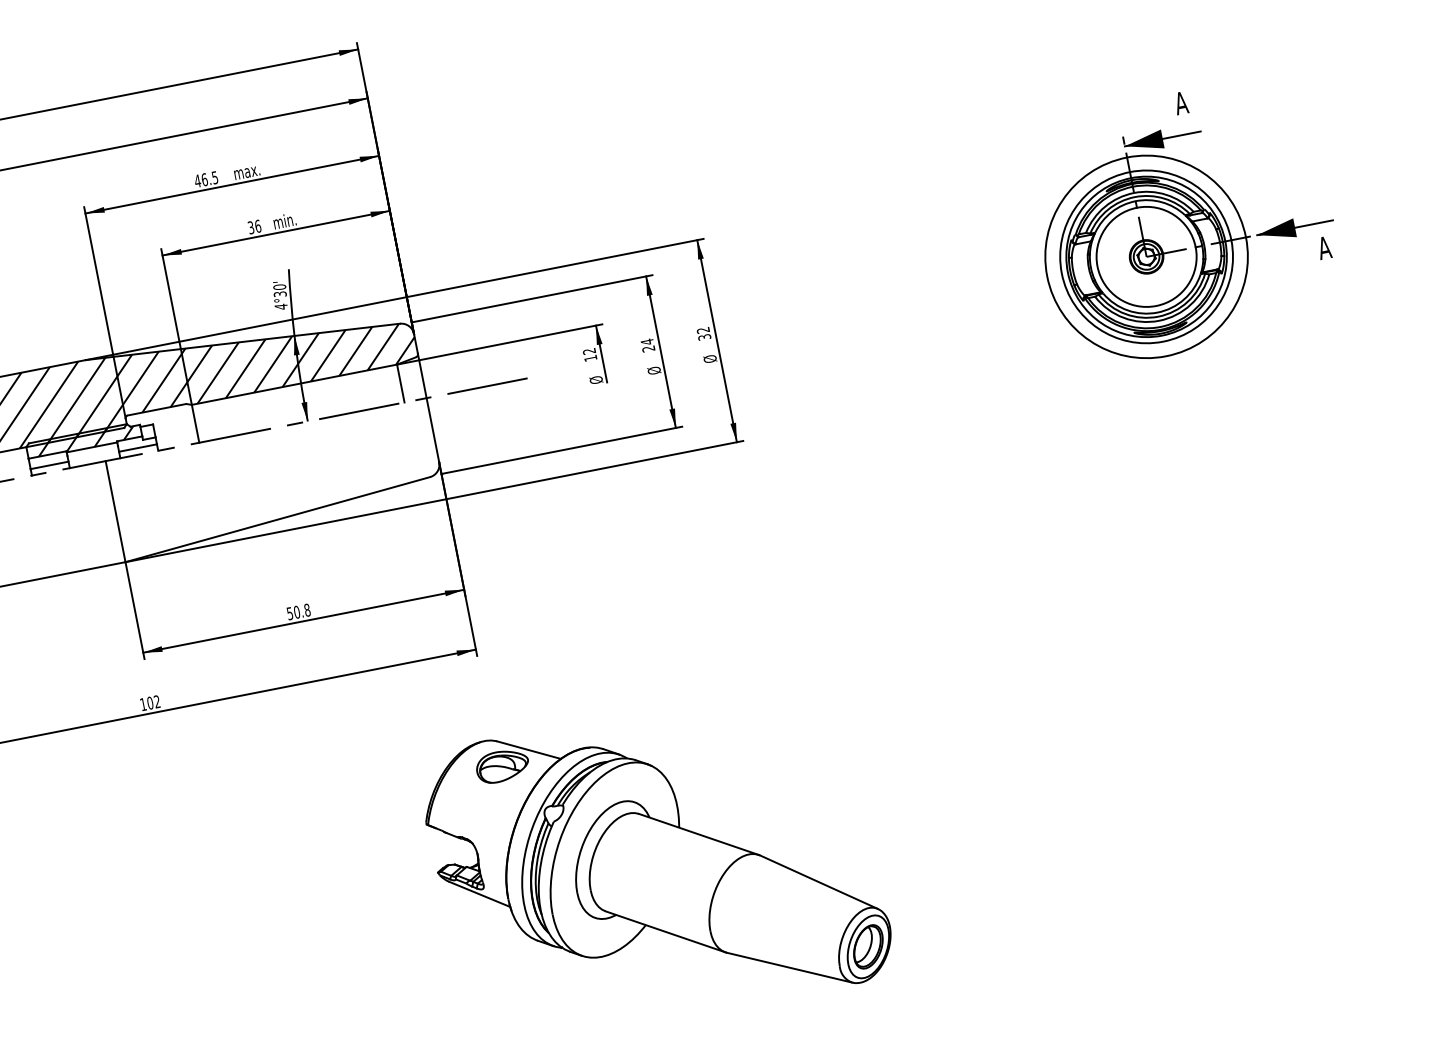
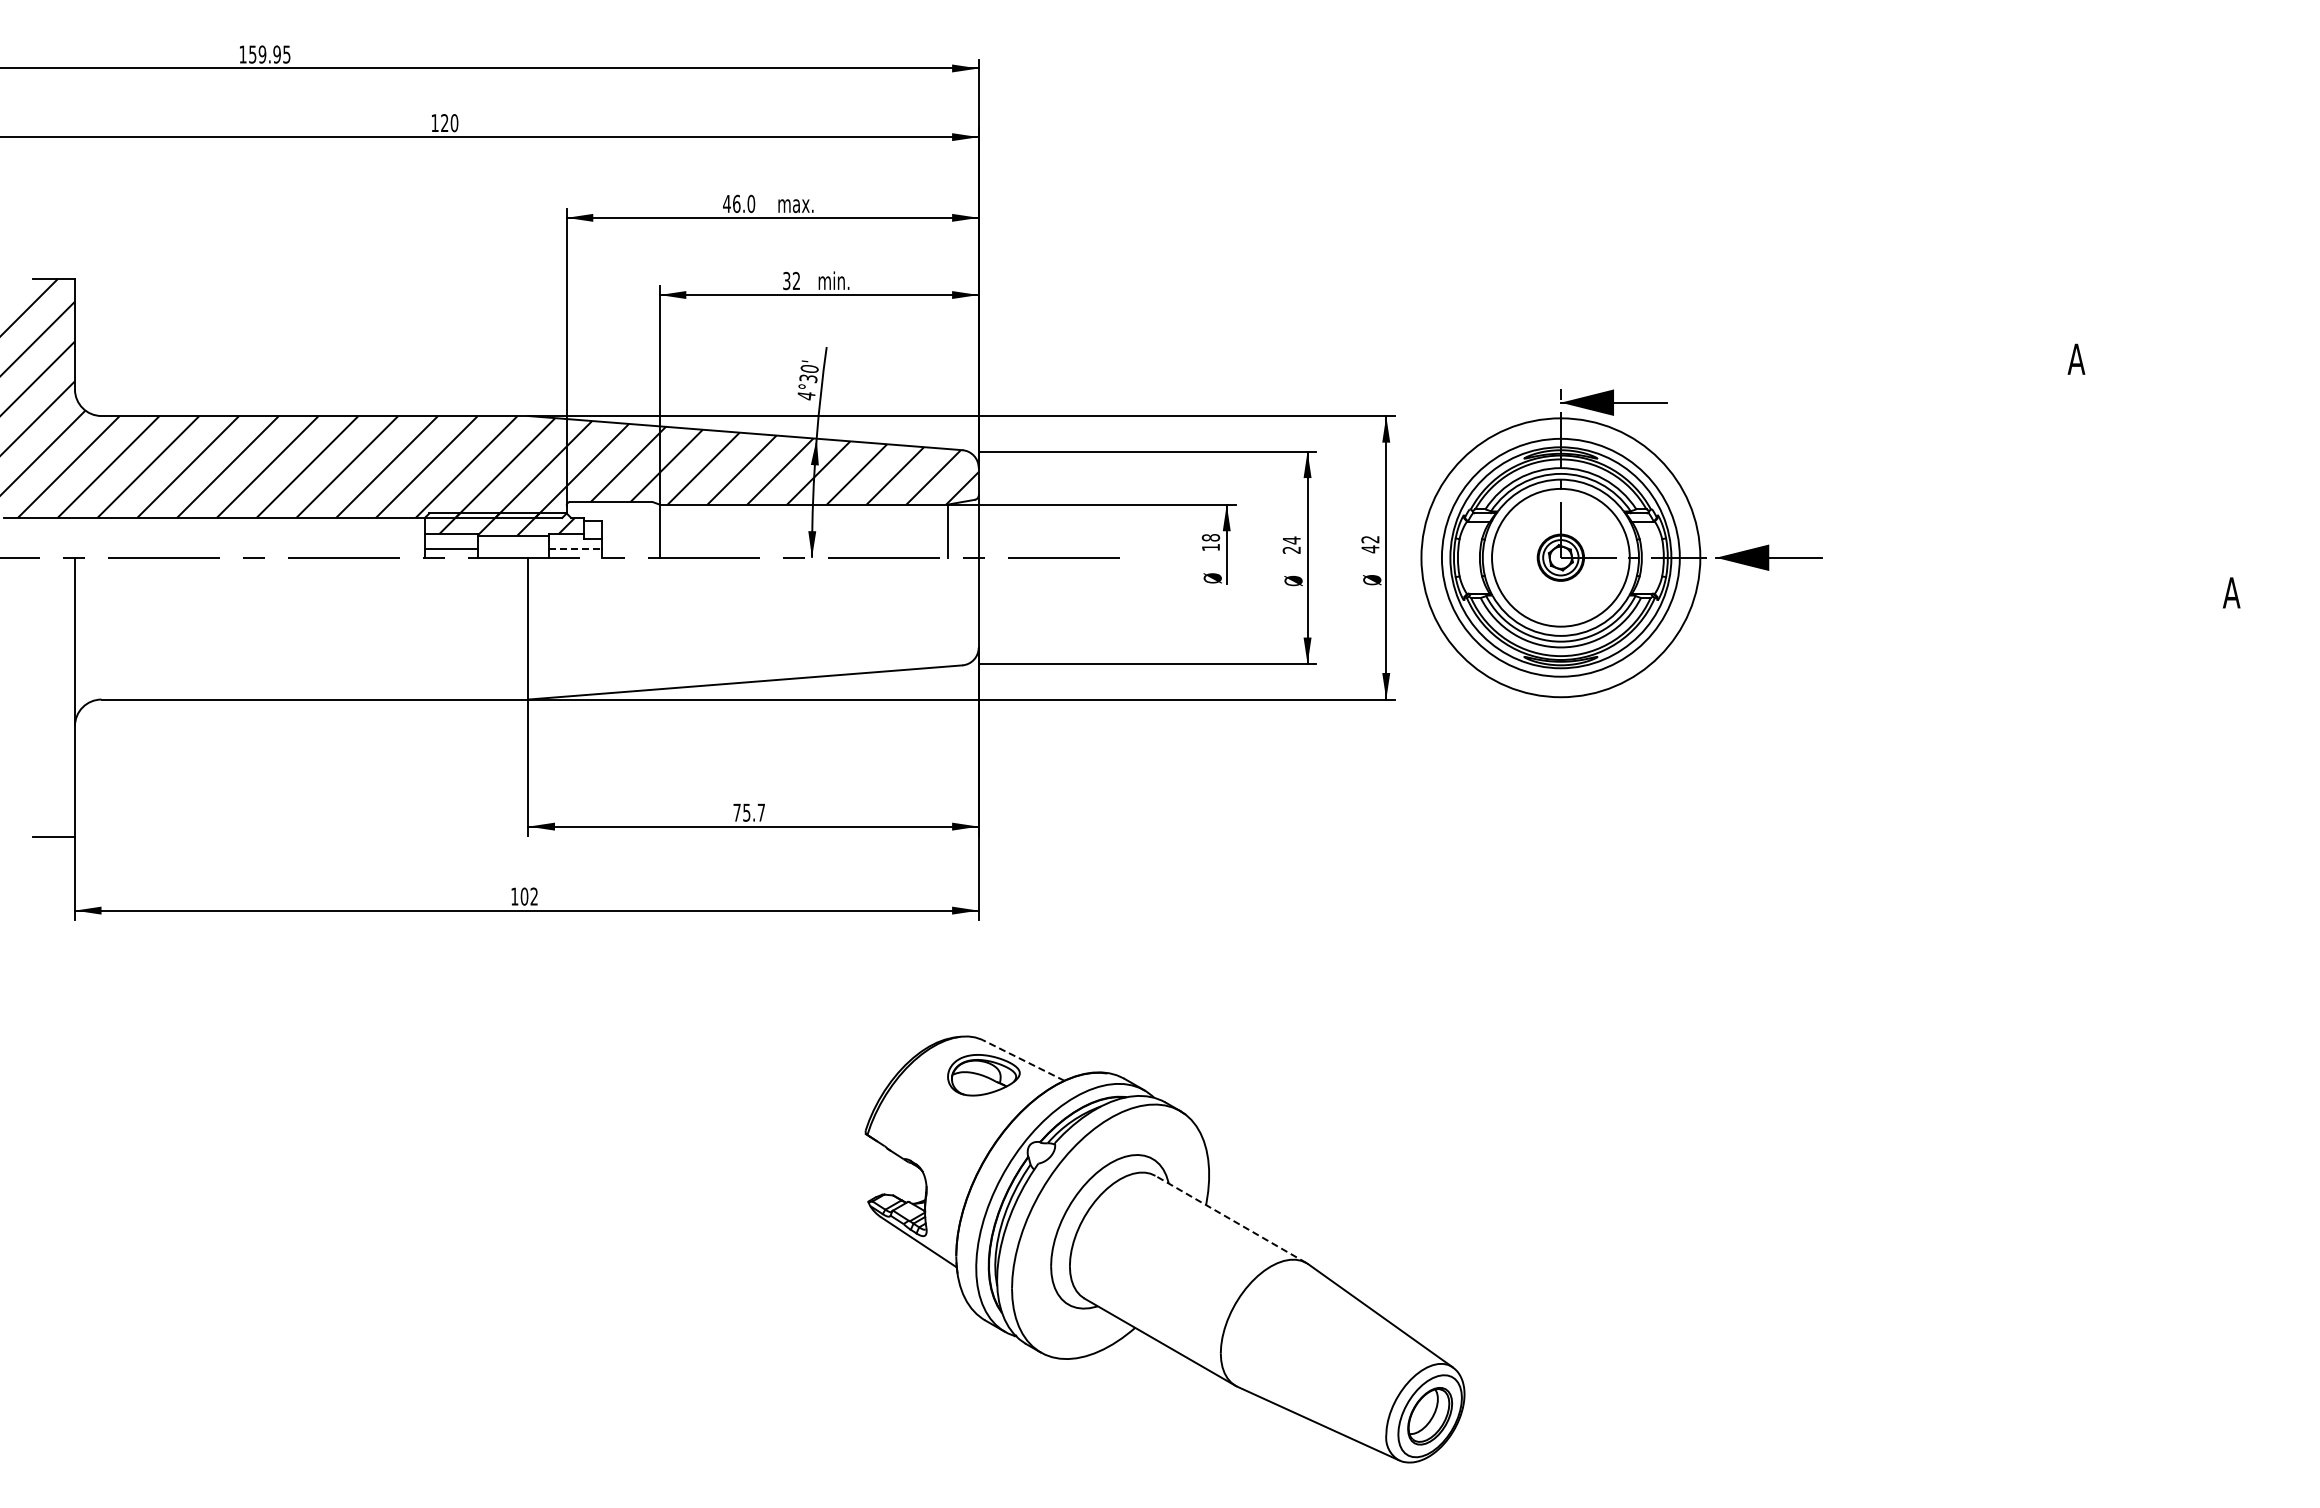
text: (215, 177) -> (751, 203), 46.5 -> 46.0
text: (258, 226) -> (796, 280), 36 -> 32
part: (1187, 238) -> (1621, 543), moved
text: (704, 337) -> (1370, 549), 32 -> 42
text: (589, 351) -> (1211, 537), 12 -> 18
line: (137, 447) -> (575, 548), solid -> dashed
text: (298, 611) -> (749, 812), 50.8 -> 75.7
line: (528, 750) -> (1023, 1060), solid -> dashed
line: (698, 834) -> (1230, 1219), solid -> dashed

